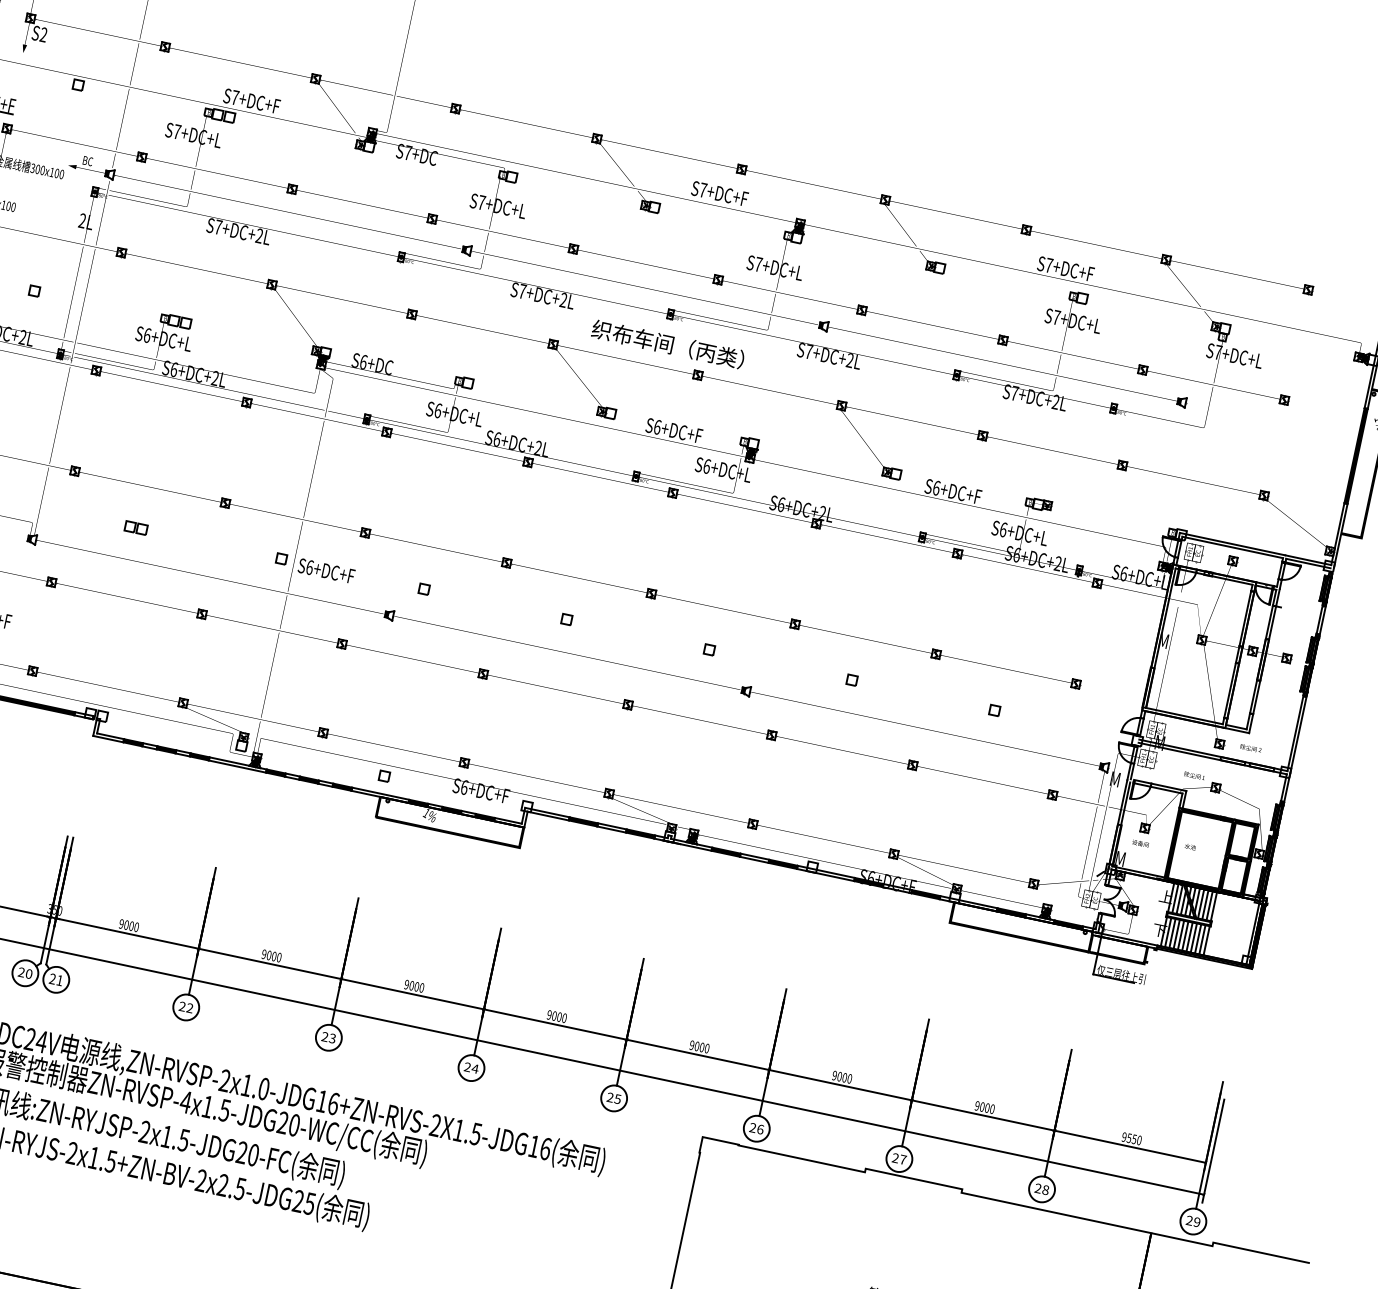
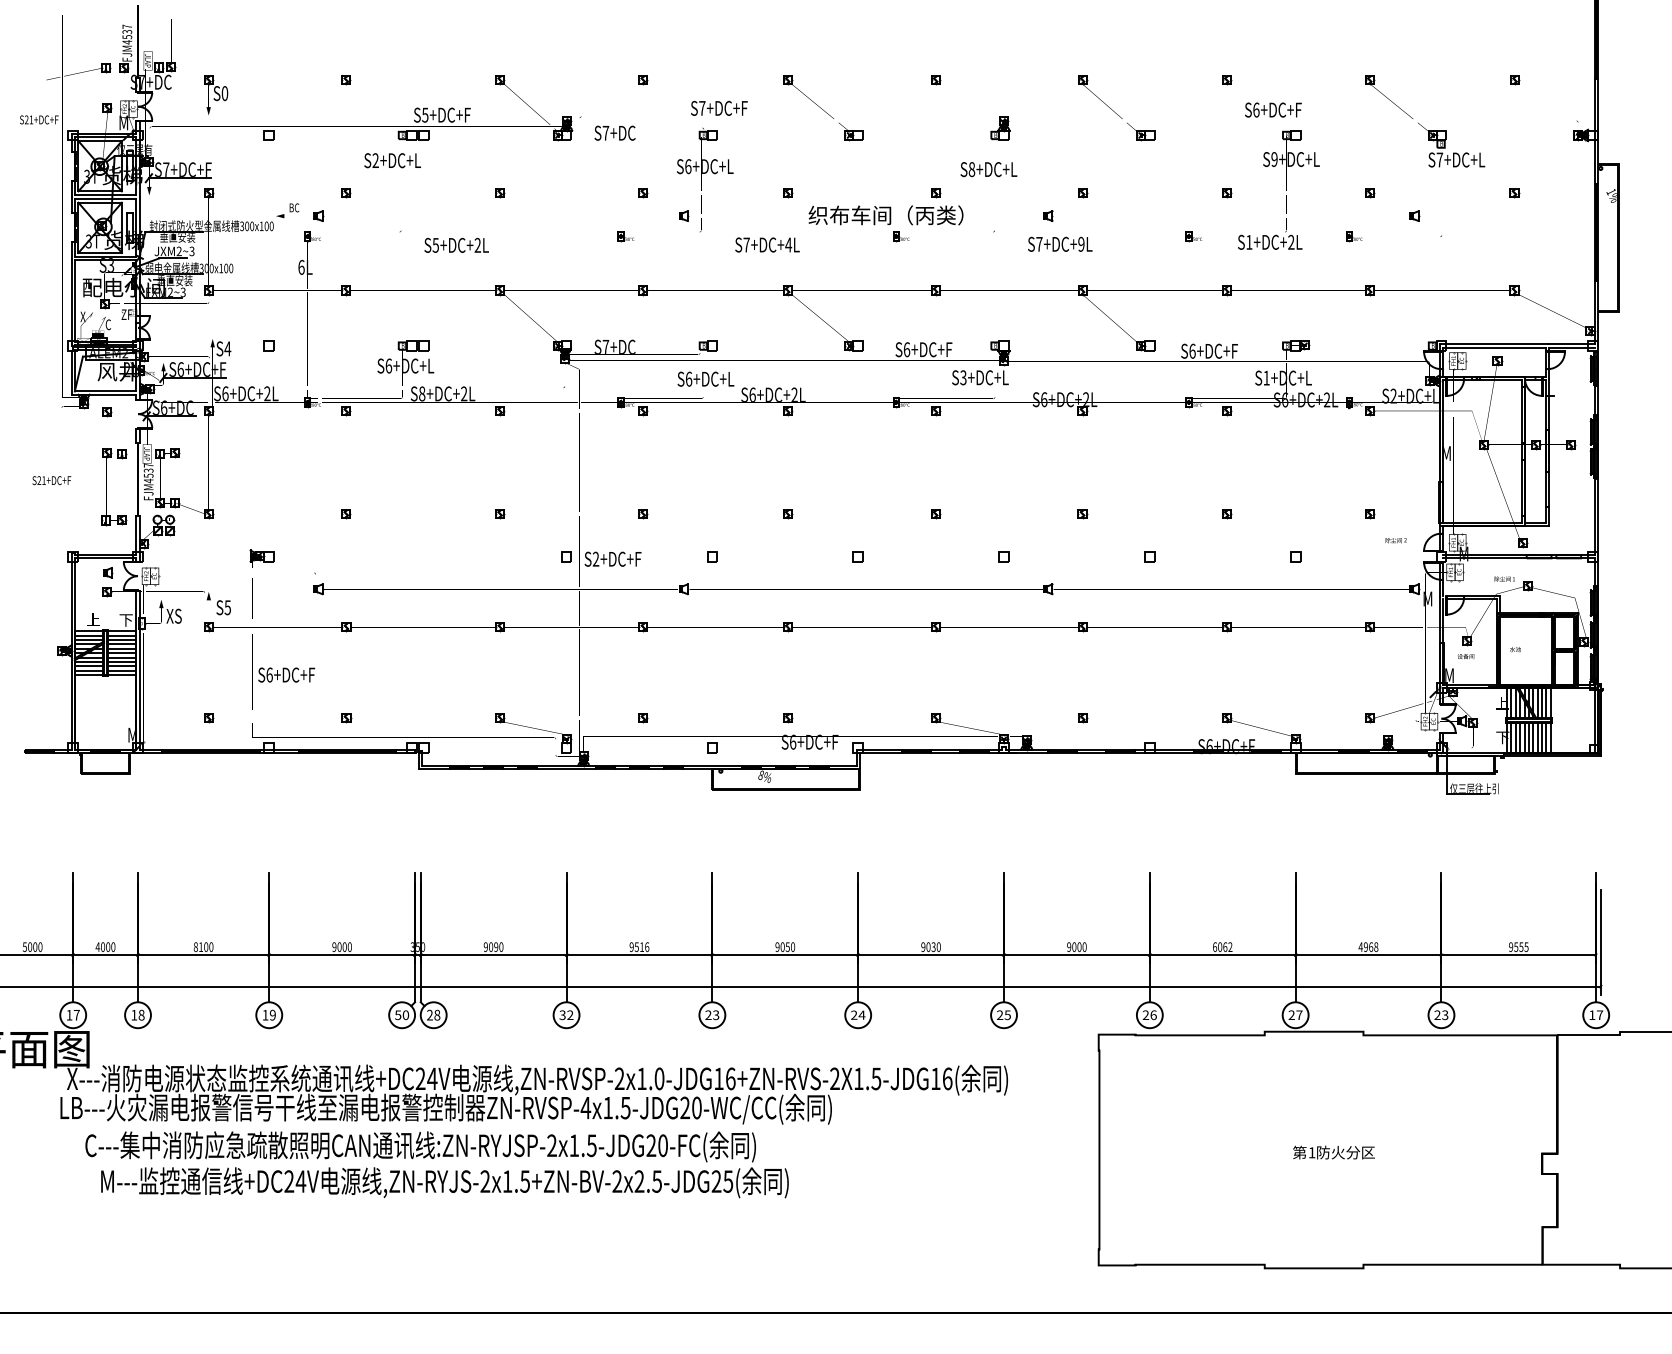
text: (43, 34) -> (224, 93), S2 -> S0
text: (235, 97) -> (425, 114), S7+DC+F -> S5+DC+F
text: (177, 131) -> (375, 160), S7+DC+L -> S2+DC+L
text: (720, 192) -> (719, 107), moved
text: (481, 202) -> (688, 166), S7+DC+L -> S6+DC+L
text: (82, 219) -> (301, 266), 2L -> 6L
text: (218, 227) -> (435, 245), S7+DC+2L -> S5+DC+2L
text: (758, 264) -> (971, 169), S7+DC+L -> S8+DC+L
text: (1049, 264) -> (1256, 109), S7+DC+F -> S6+DC+F
text: (563, 299) -> (788, 244), S7+DC+2L -> S7+DC+4L
text: (1056, 317) -> (1274, 159), S7+DC+L -> S9+DC+L
text: (667, 344) -> (885, 215), moved
text: (850, 360) -> (1081, 244), S7+DC+2L -> S7+DC+9L
text: (363, 361) -> (605, 346), S6+DC -> S7+DC
text: (174, 369) -> (422, 393), S6+DC+2L -> S8+DC+2L
text: (1014, 393) -> (1249, 242), S7+DC+2L -> S1+DC+2L
text: (707, 466) -> (963, 377), S6+DC+L -> S3+DC+L
part: (135, 527) -> (417, 556), removed
text: (1003, 529) -> (1266, 377), S6+DC+L -> S1+DC+L
text: (309, 566) -> (595, 558), S6+DC+F -> S2+DC+F
text: (1123, 573) -> (1393, 395), S6+DC+L -> S2+DC+L
text: (1250, 748) -> (1395, 540), moved
text: (425, 813) -> (760, 775), 1%%% -> 8%%%
text: (132, 925) -> (496, 946), 9000 -> 9090
text: (273, 955) -> (641, 946), 9000 -> 9516
text: (21, 972) -> (398, 1015), 20 -> 50
text: (60, 979) -> (437, 1014), 21 -> 28
text: (416, 986) -> (787, 946), 9000 -> 9050
text: (182, 1006) -> (562, 1015), 22 -> 32
text: (559, 1016) -> (933, 946), 9000 -> 9030
text: (841, 1077) -> (1222, 947), 9000 -> 6062
text: (984, 1107) -> (1368, 947), 9000 -> 4968
text: (1139, 1139) -> (1526, 946), 9550 -> 9555
text: (1046, 1189) -> (1445, 1014), 28 -> 23
text: (1193, 1221) -> (1596, 1015), 29 -> 17

